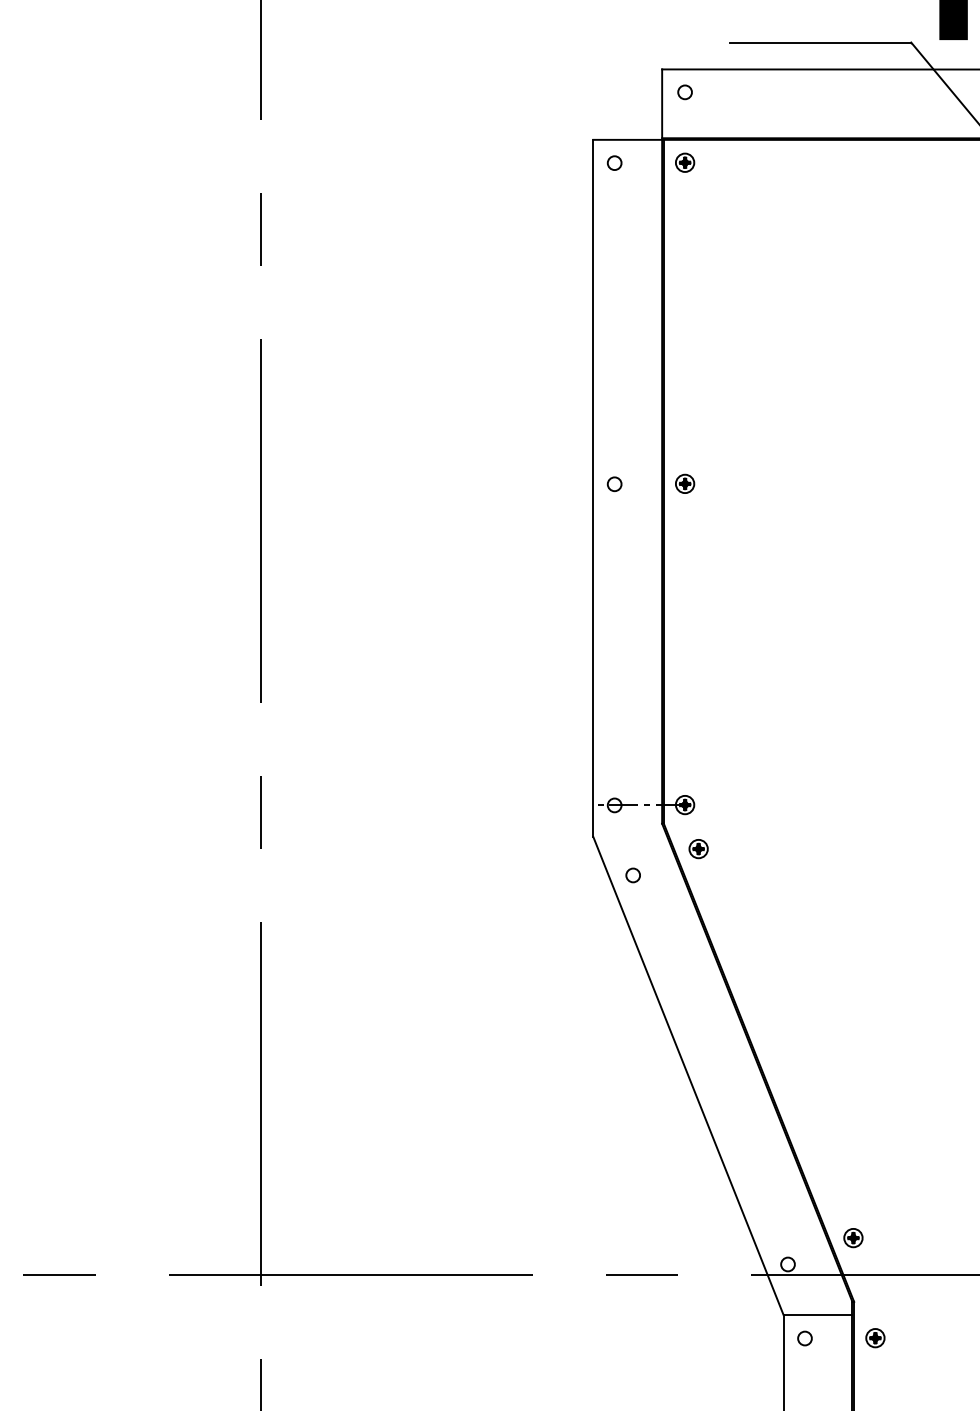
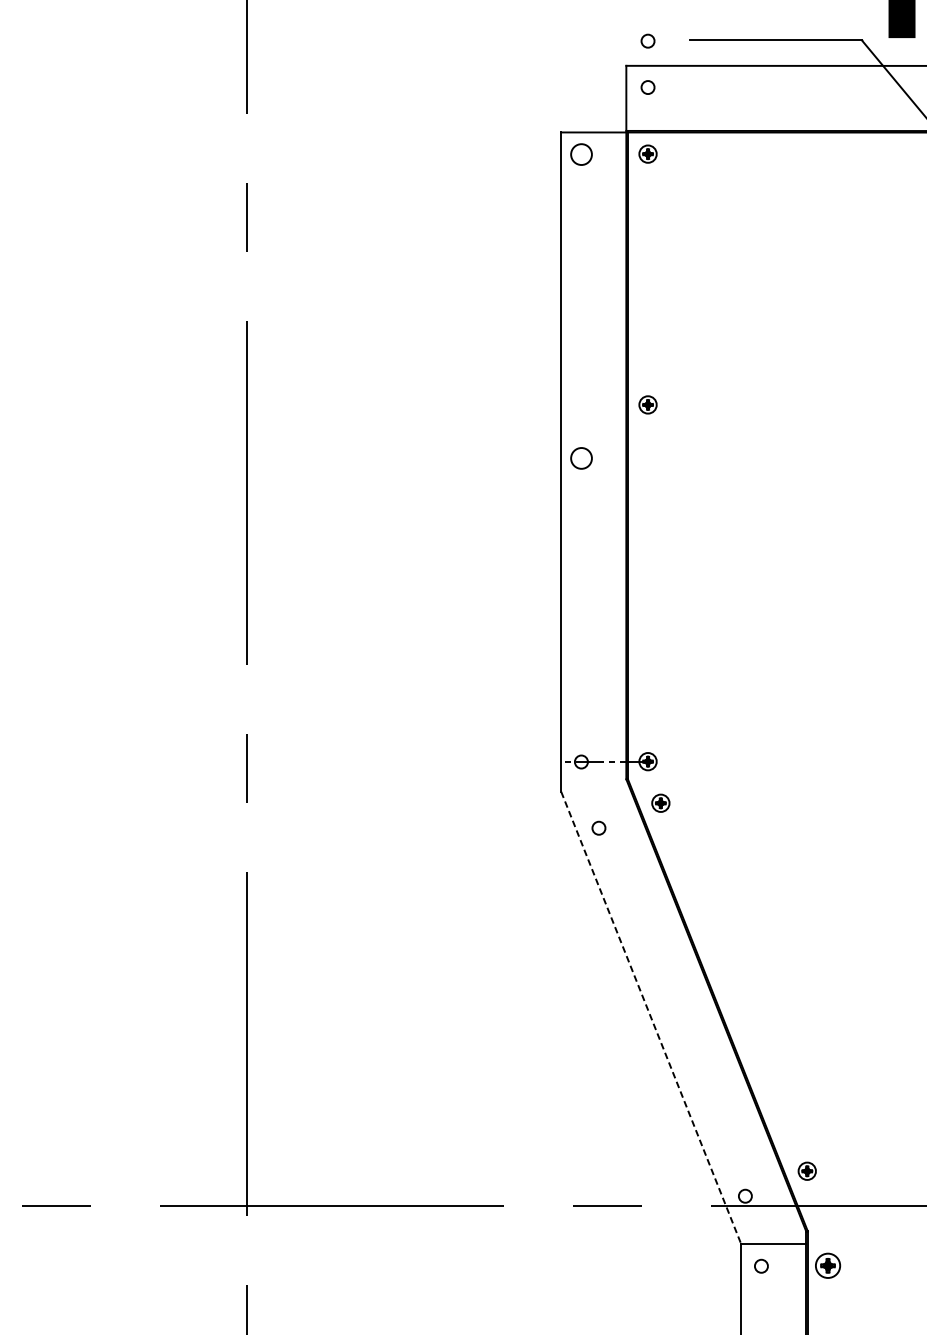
circle: (684, 43) -> (647, 41), added
circle: (614, 162) -> (581, 153), size x1.6
circle: (614, 483) -> (581, 457), size x1.6
part: (685, 483) -> (648, 404), moved
line: (688, 1076) -> (651, 1018), solid -> dashed
part: (875, 1338) -> (828, 1266), size x1.4

